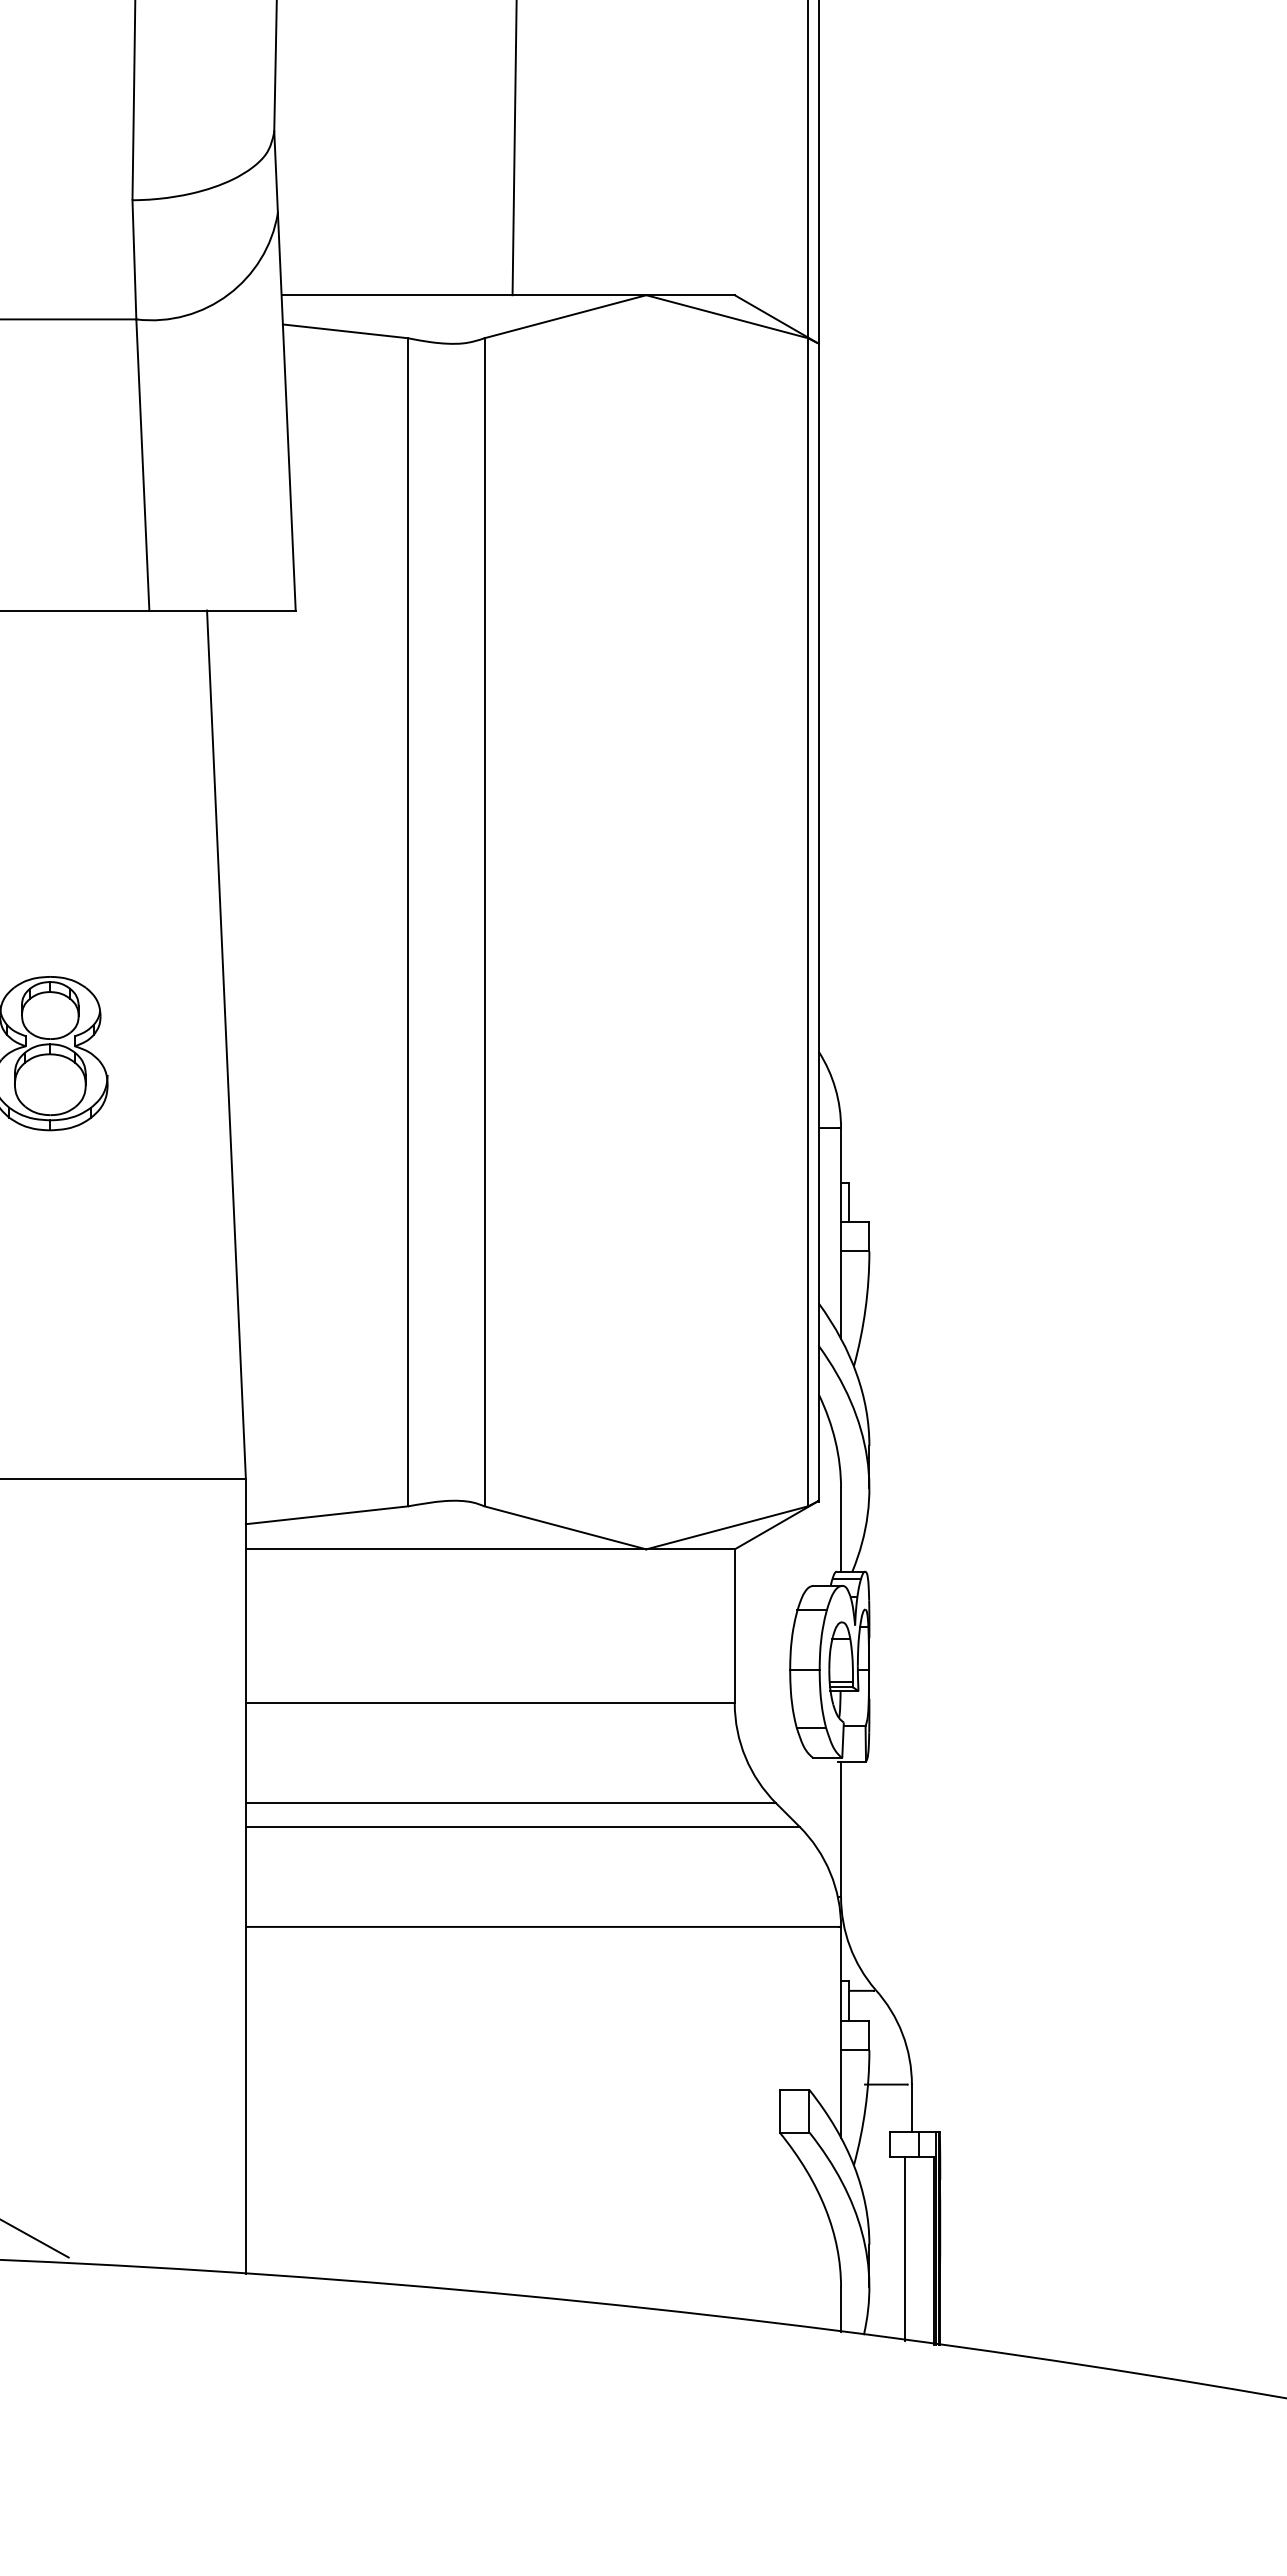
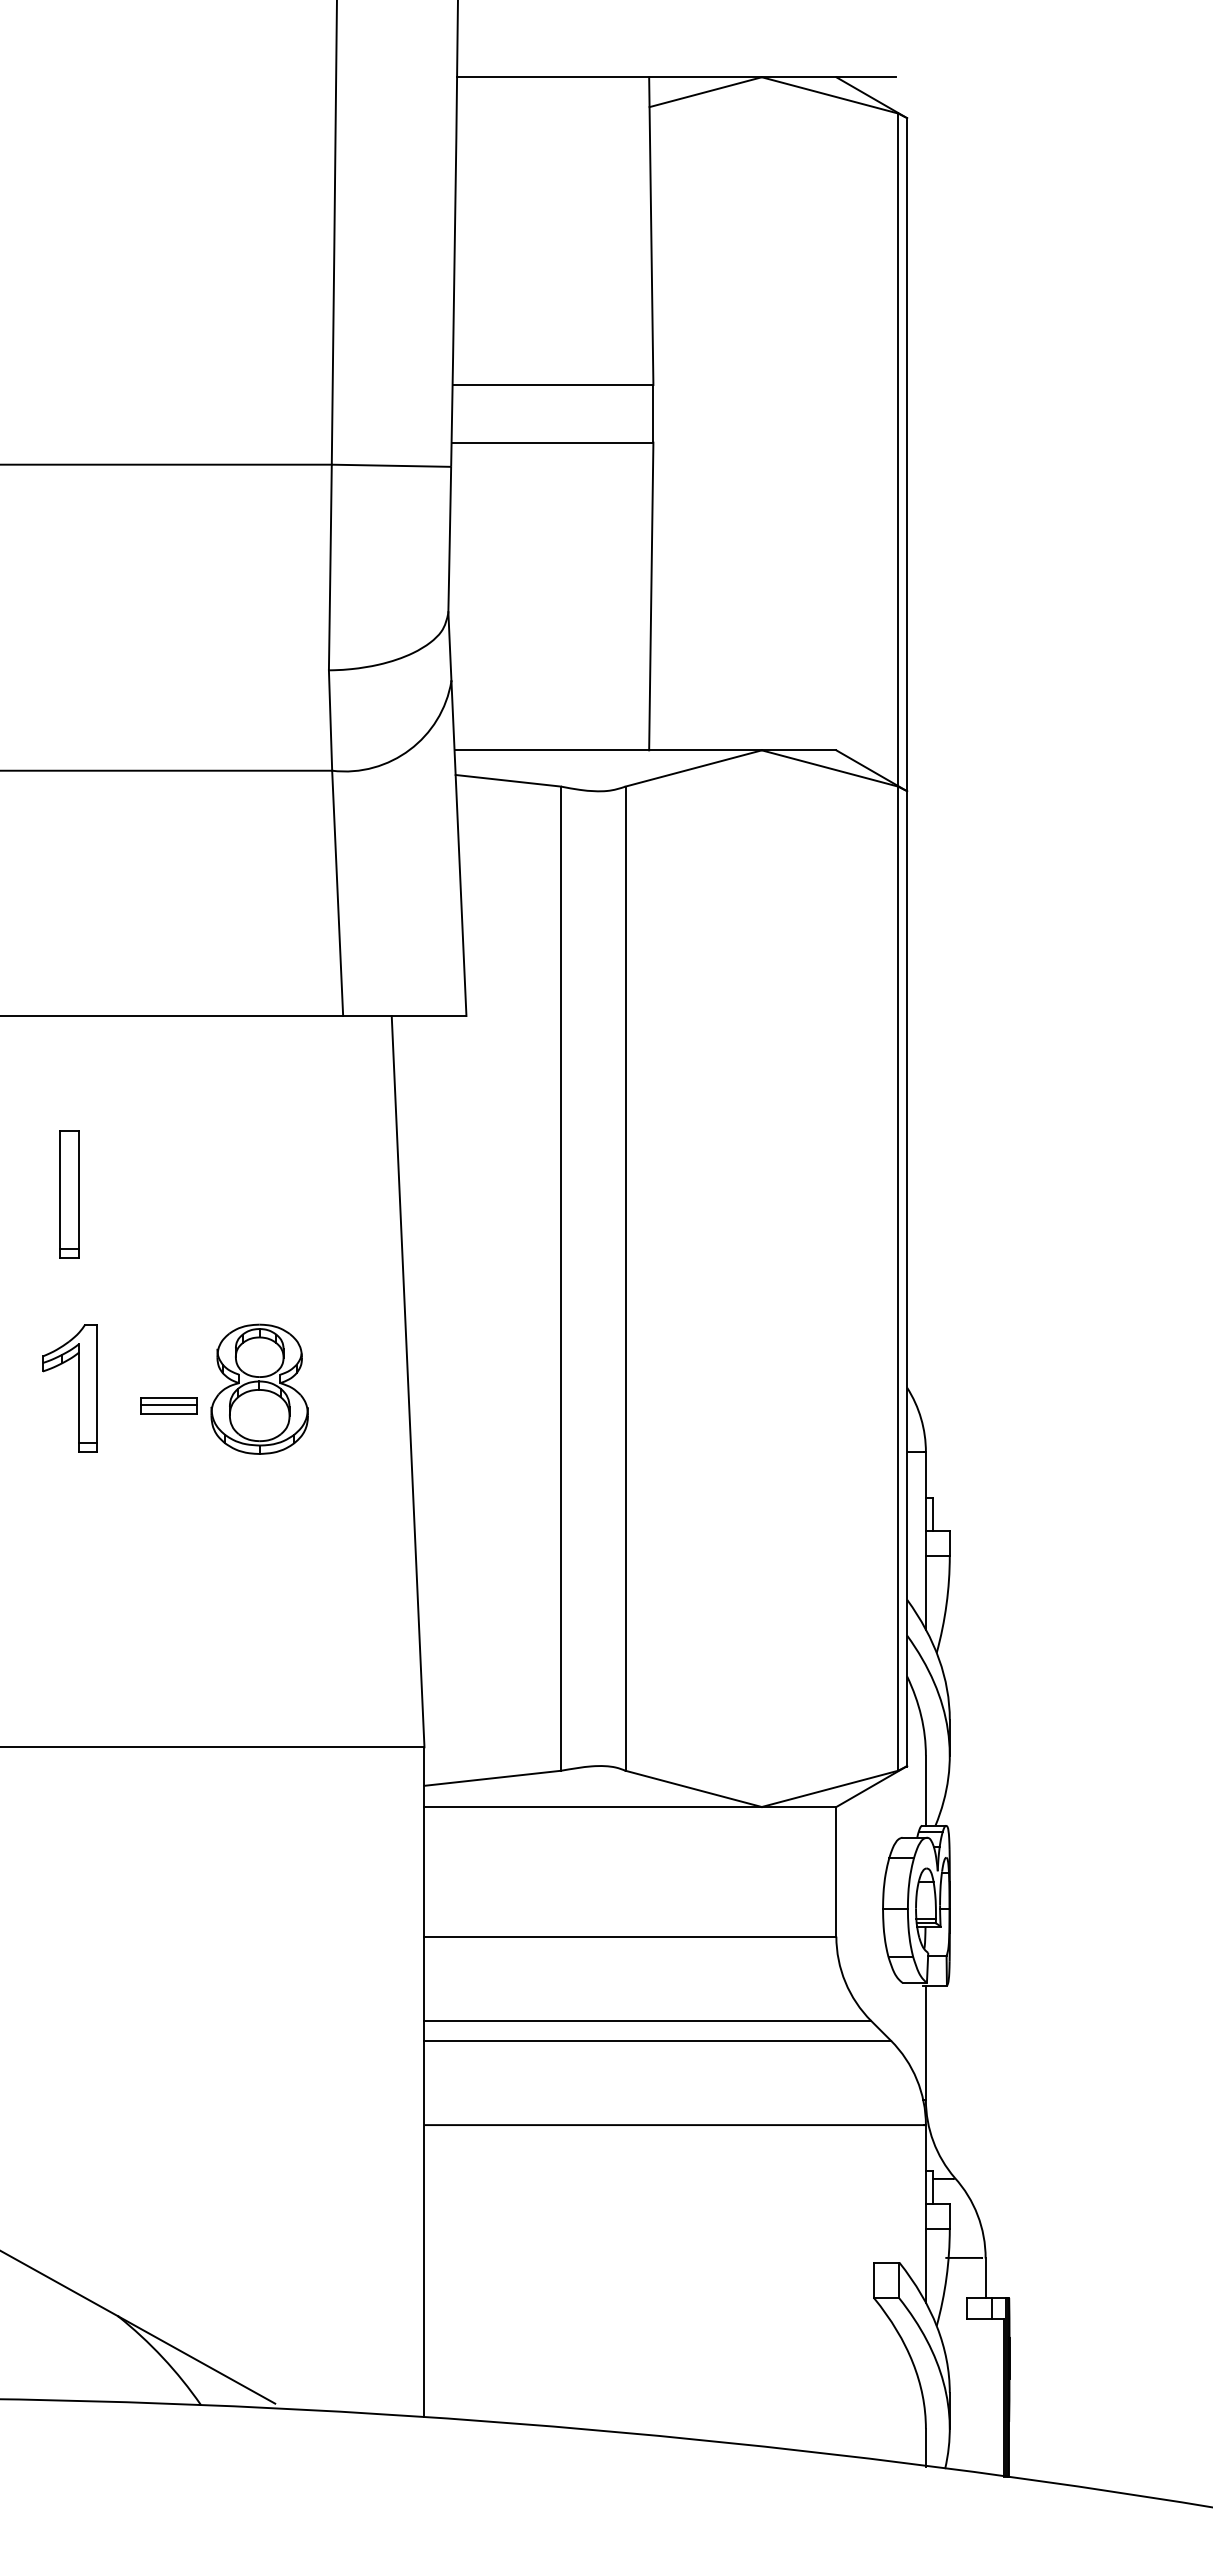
line: (904, 2249) -> (979, 2396), removed

